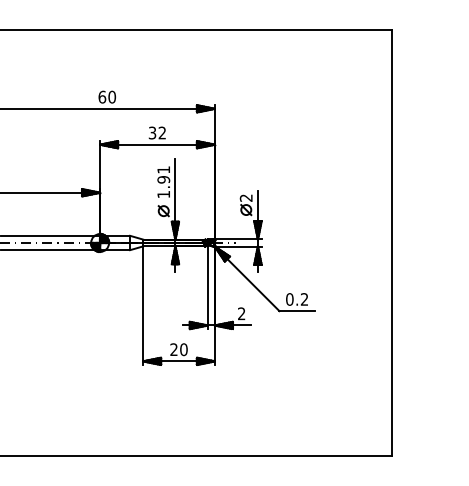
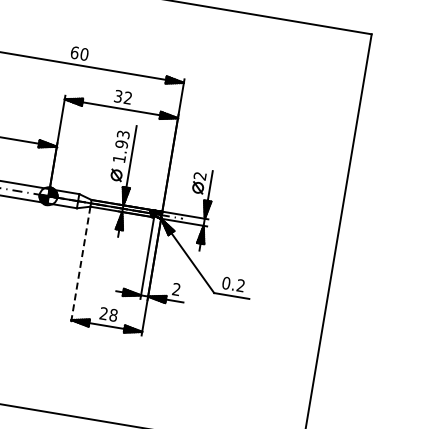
text: (163, 169) -> (123, 134), 1.91 -> 1.93
line: (143, 306) -> (80, 266), solid -> dashed
text: (183, 349) -> (113, 315), 20 -> 28

